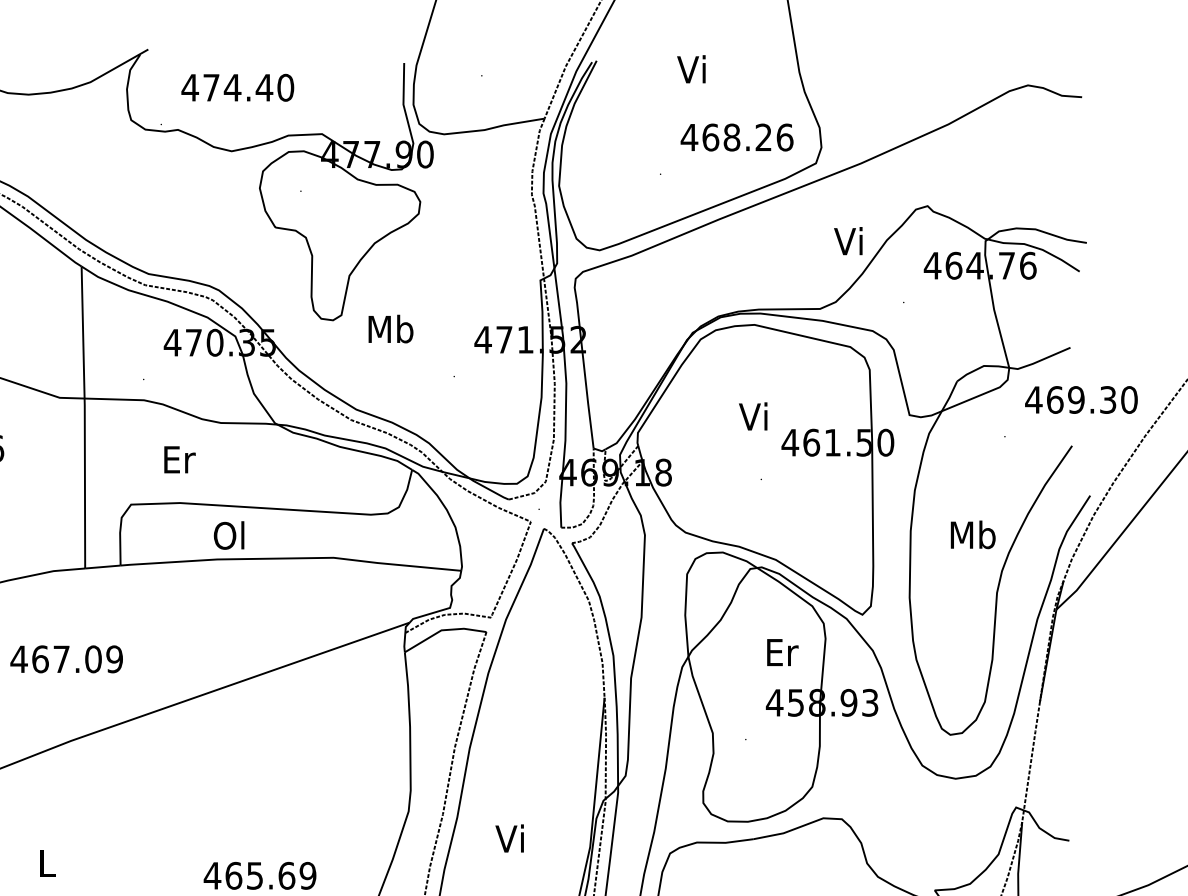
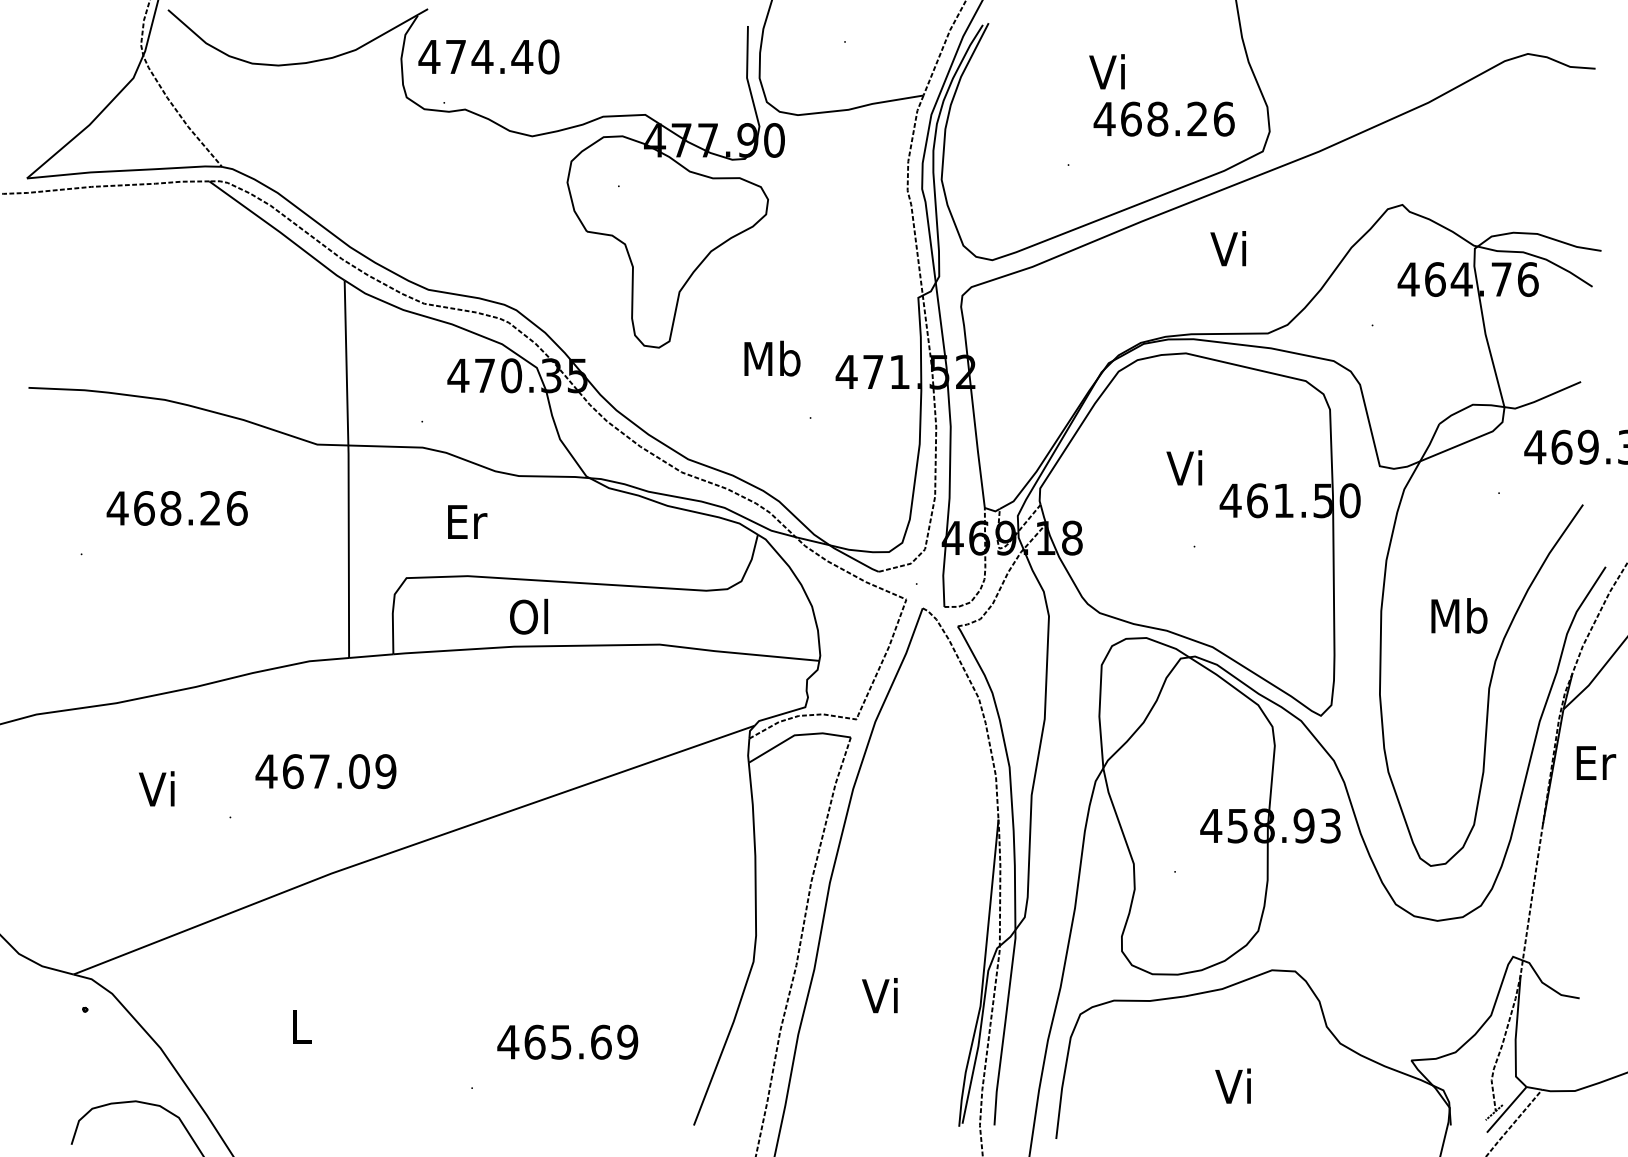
text: (690, 69) -> (1106, 71), moved
text: (237, 87) -> (488, 56), moved
text: (847, 240) -> (1227, 248), moved
text: (391, 328) -> (772, 358), moved
text: (782, 652) -> (1596, 762), moved

